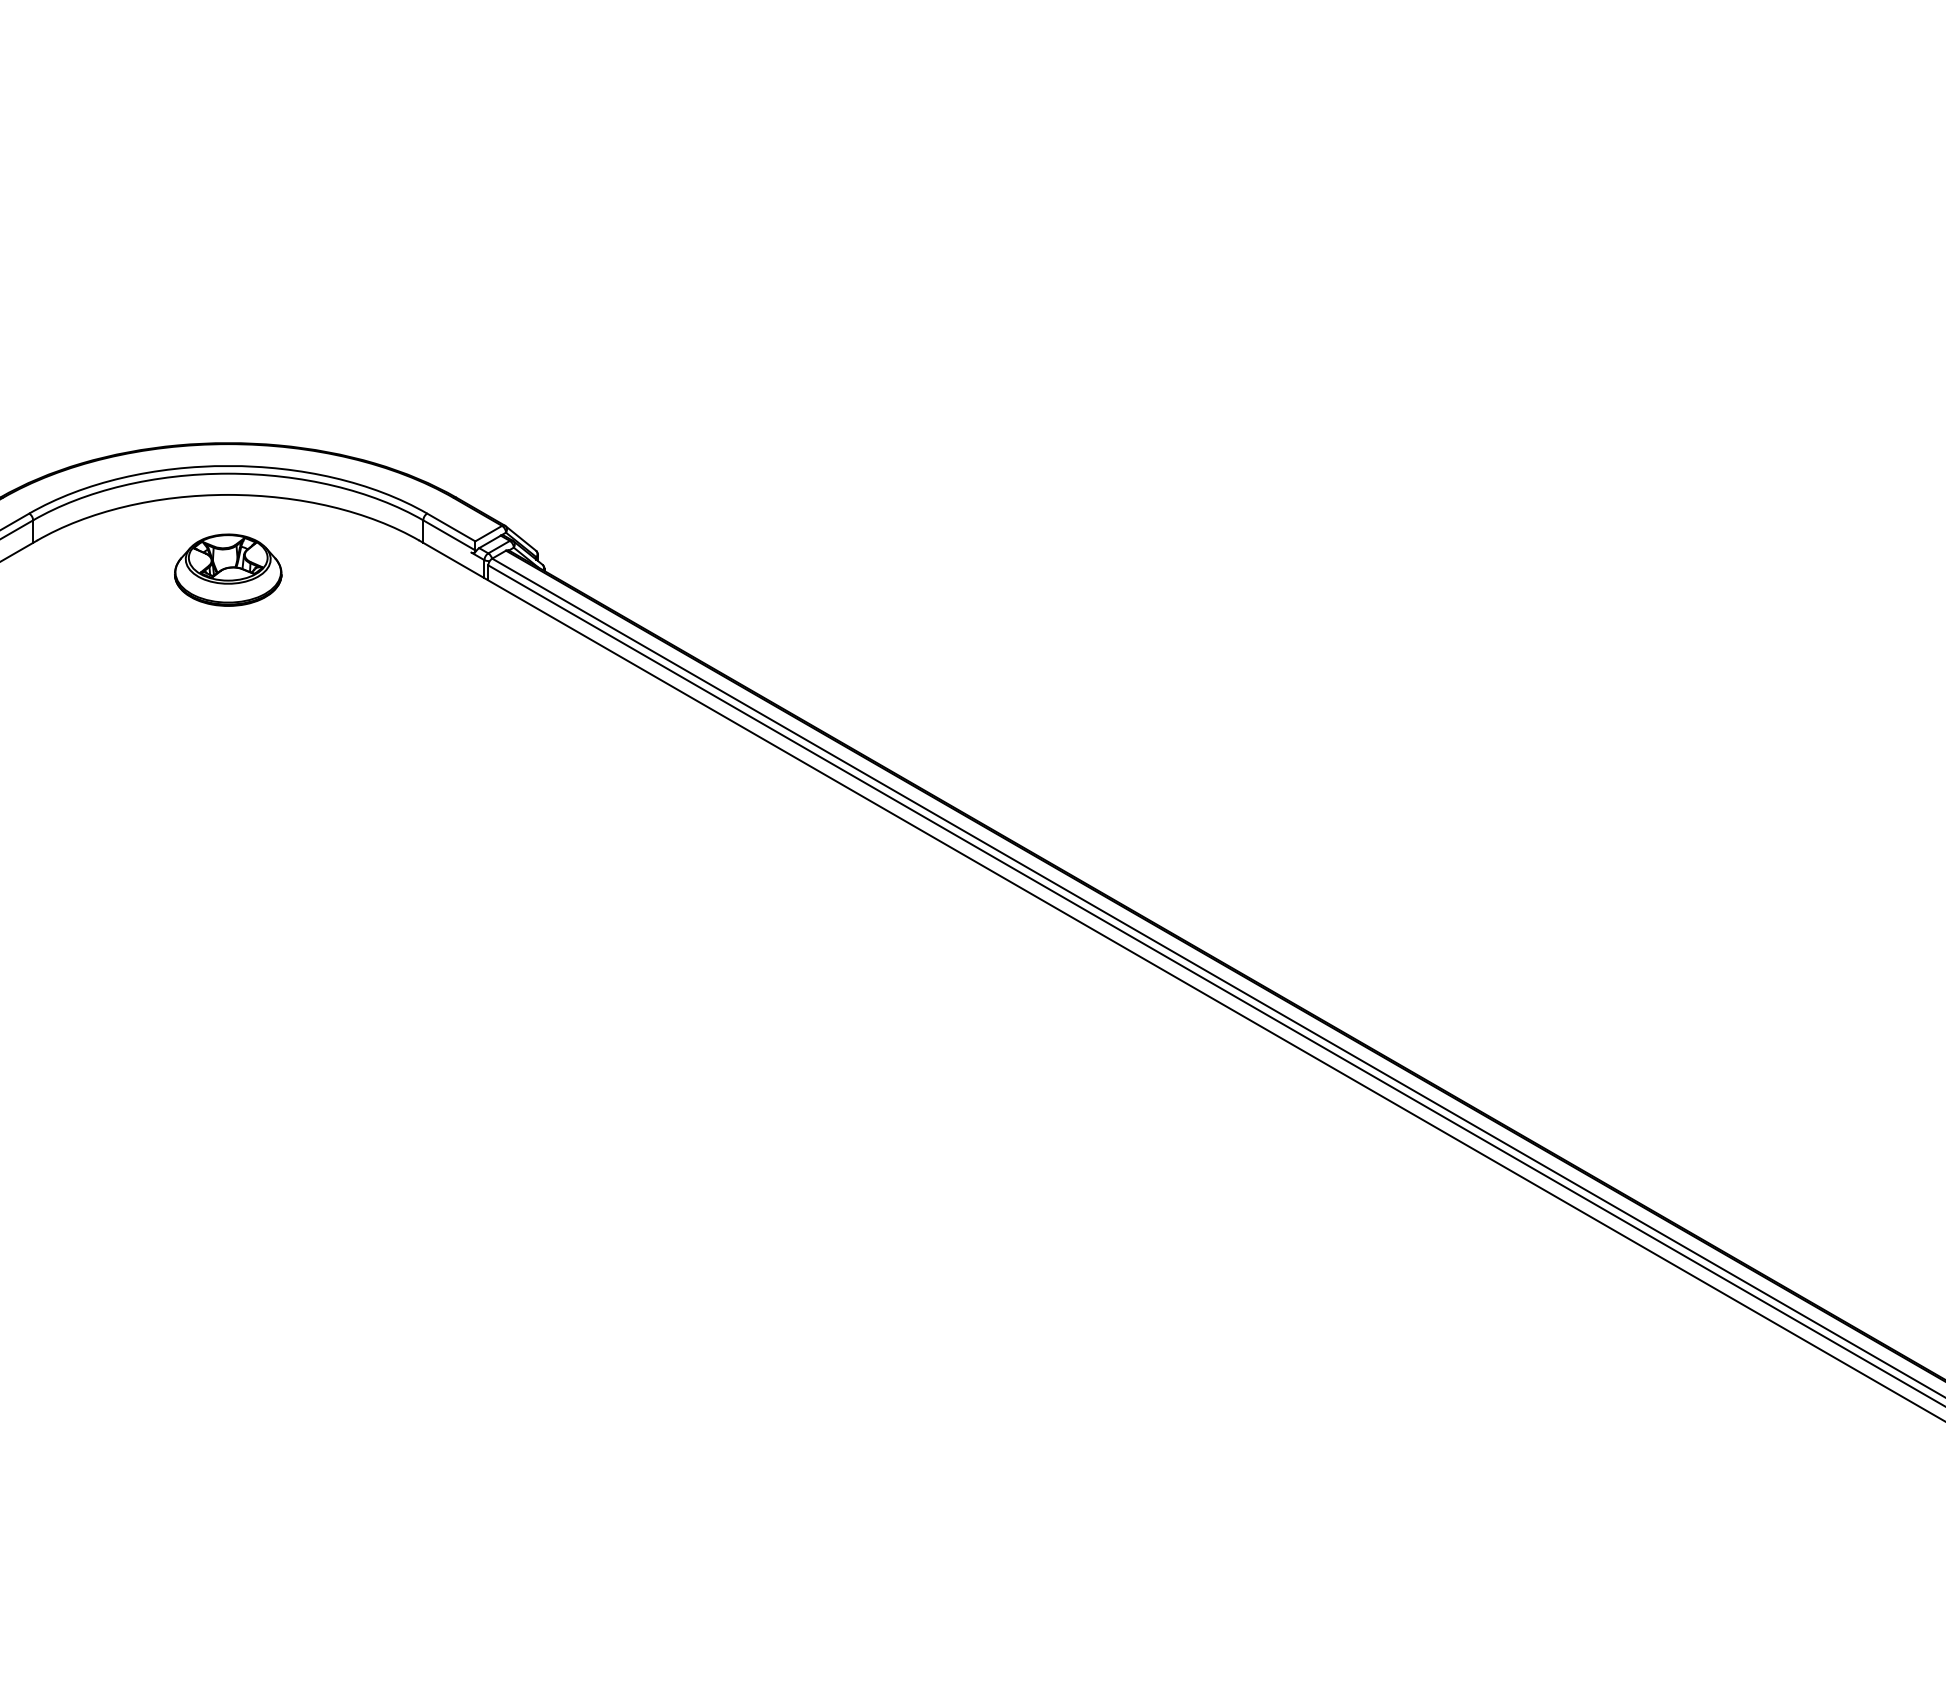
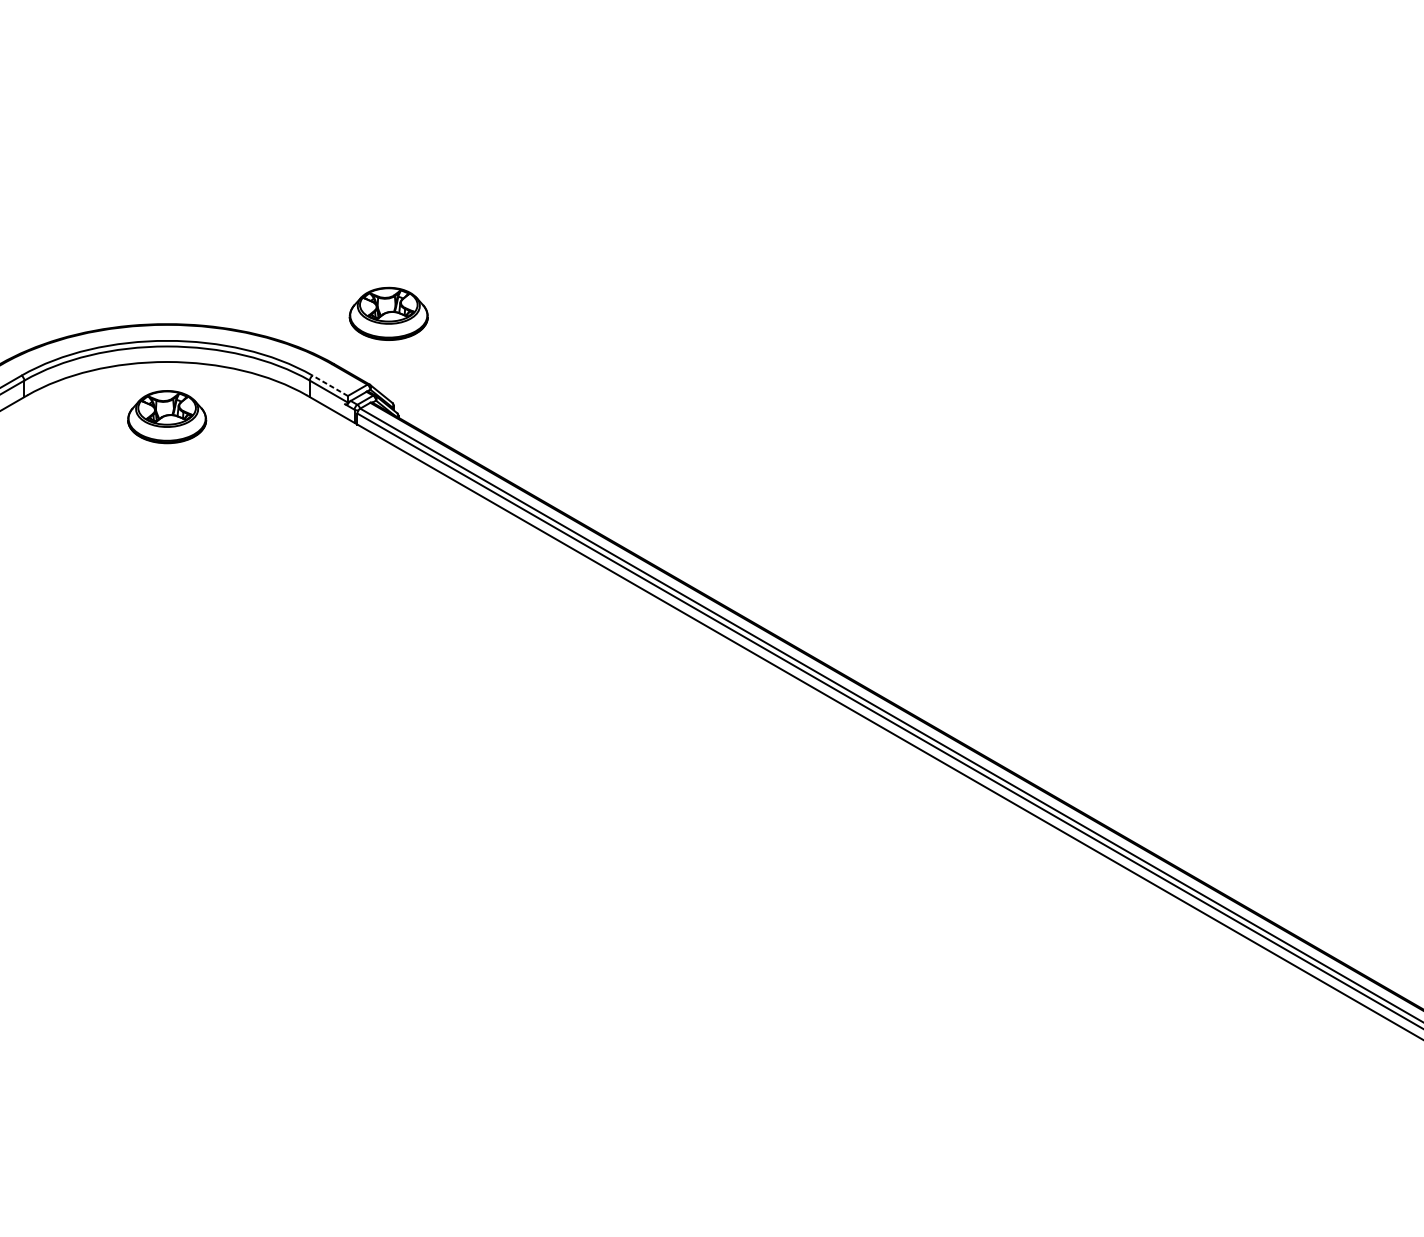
part: (531, 428) -> (388, 313), added
line: (451, 527) -> (330, 385), solid -> dashed

